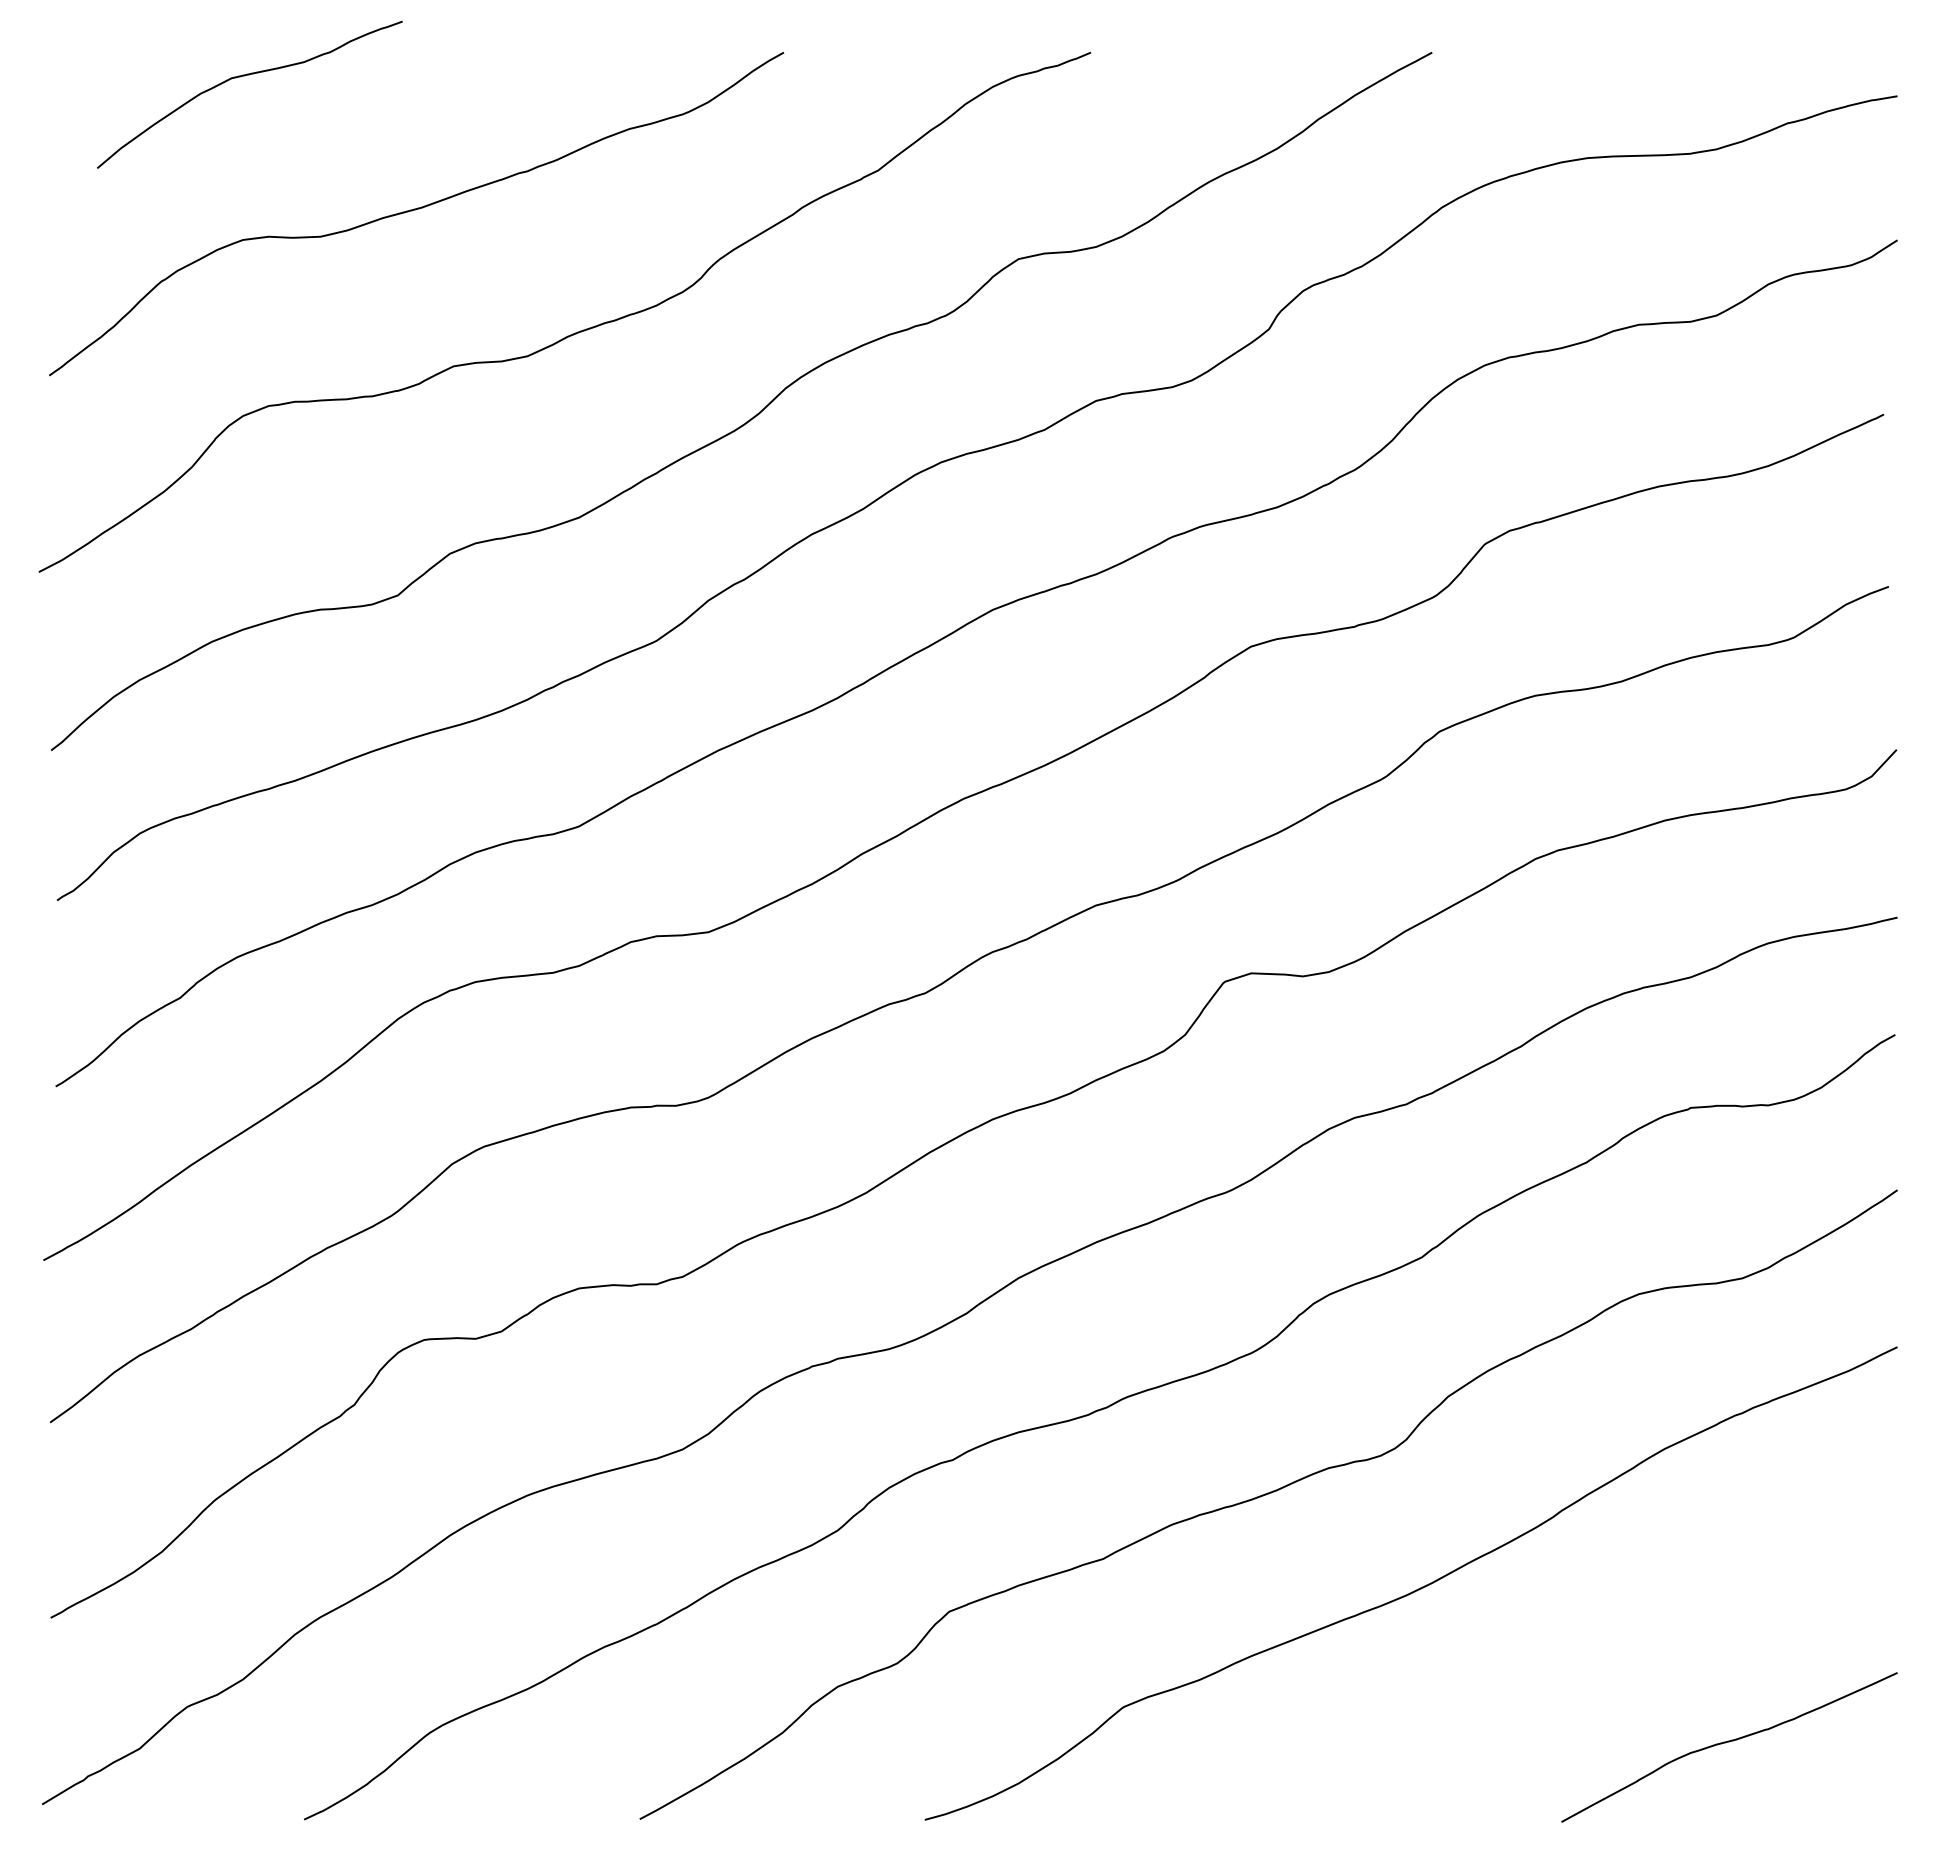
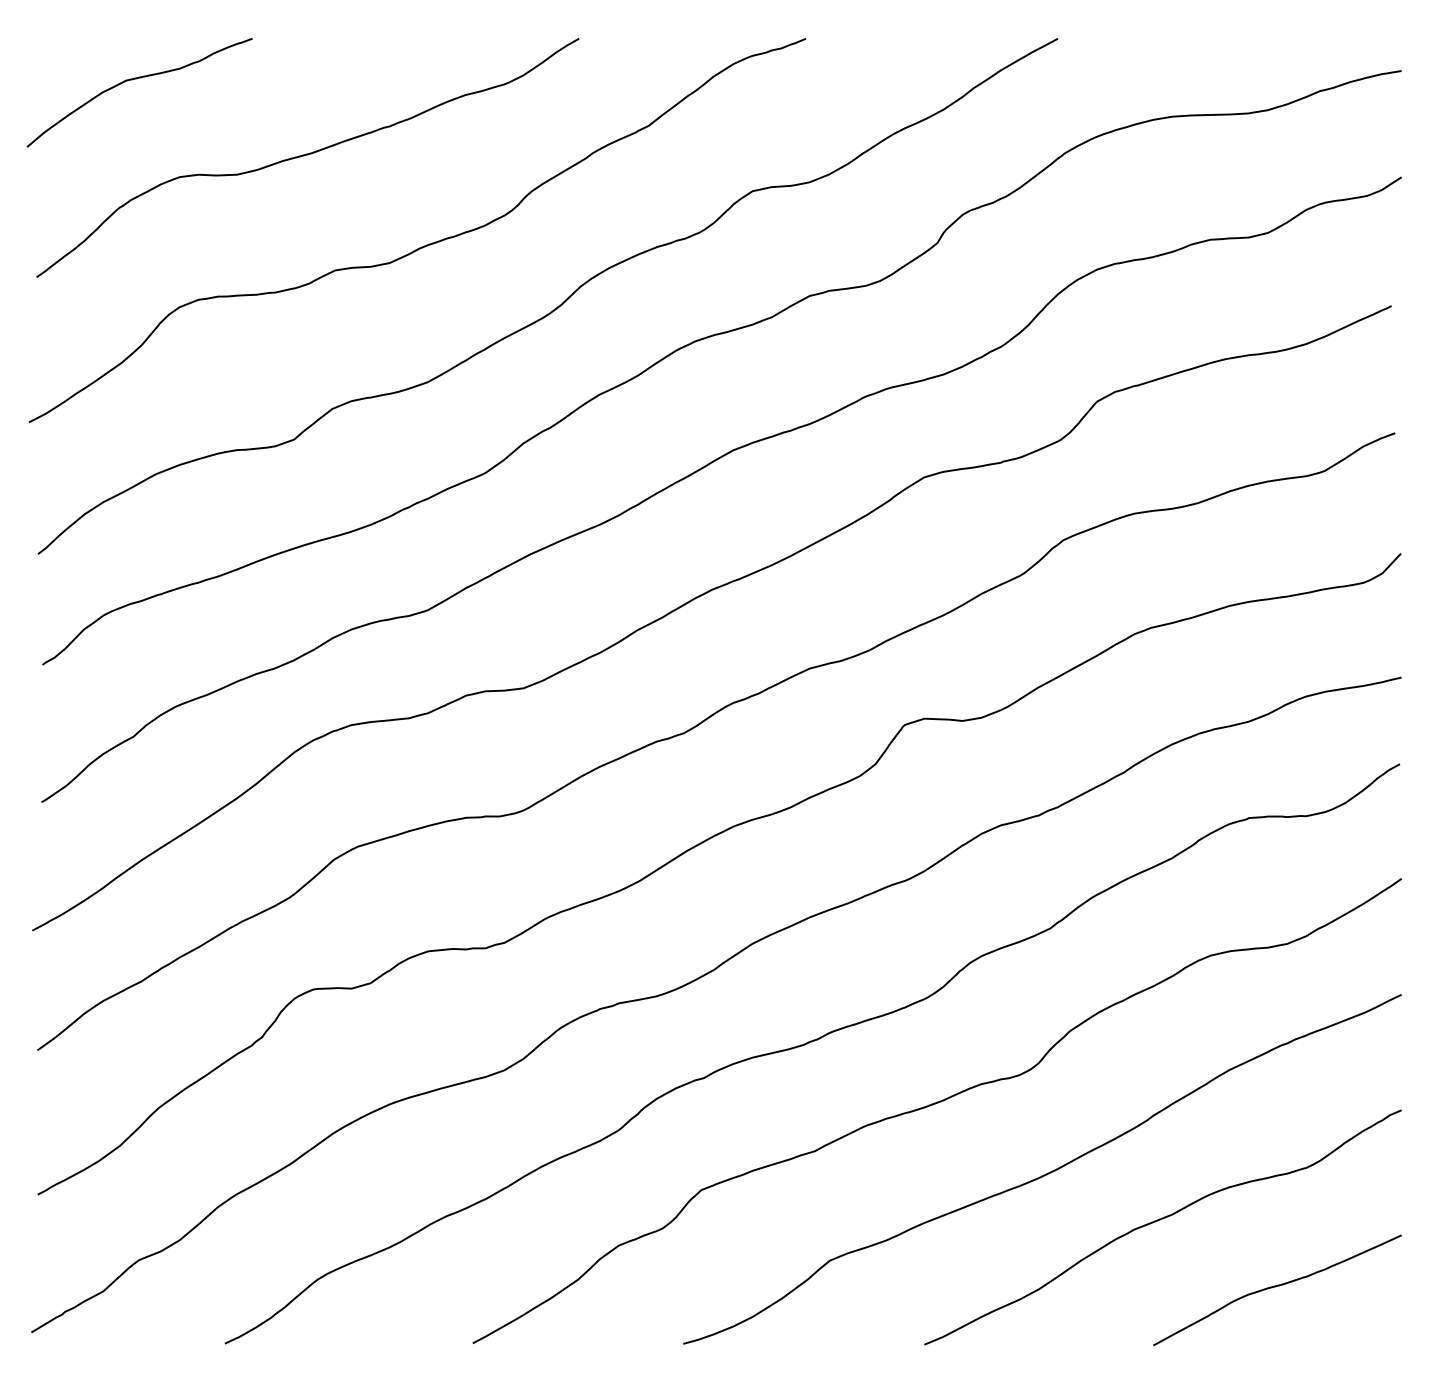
curve: (245, 76) -> (136, 79), moved
curve: (1570, 1652) -> (1160, 1220), added

